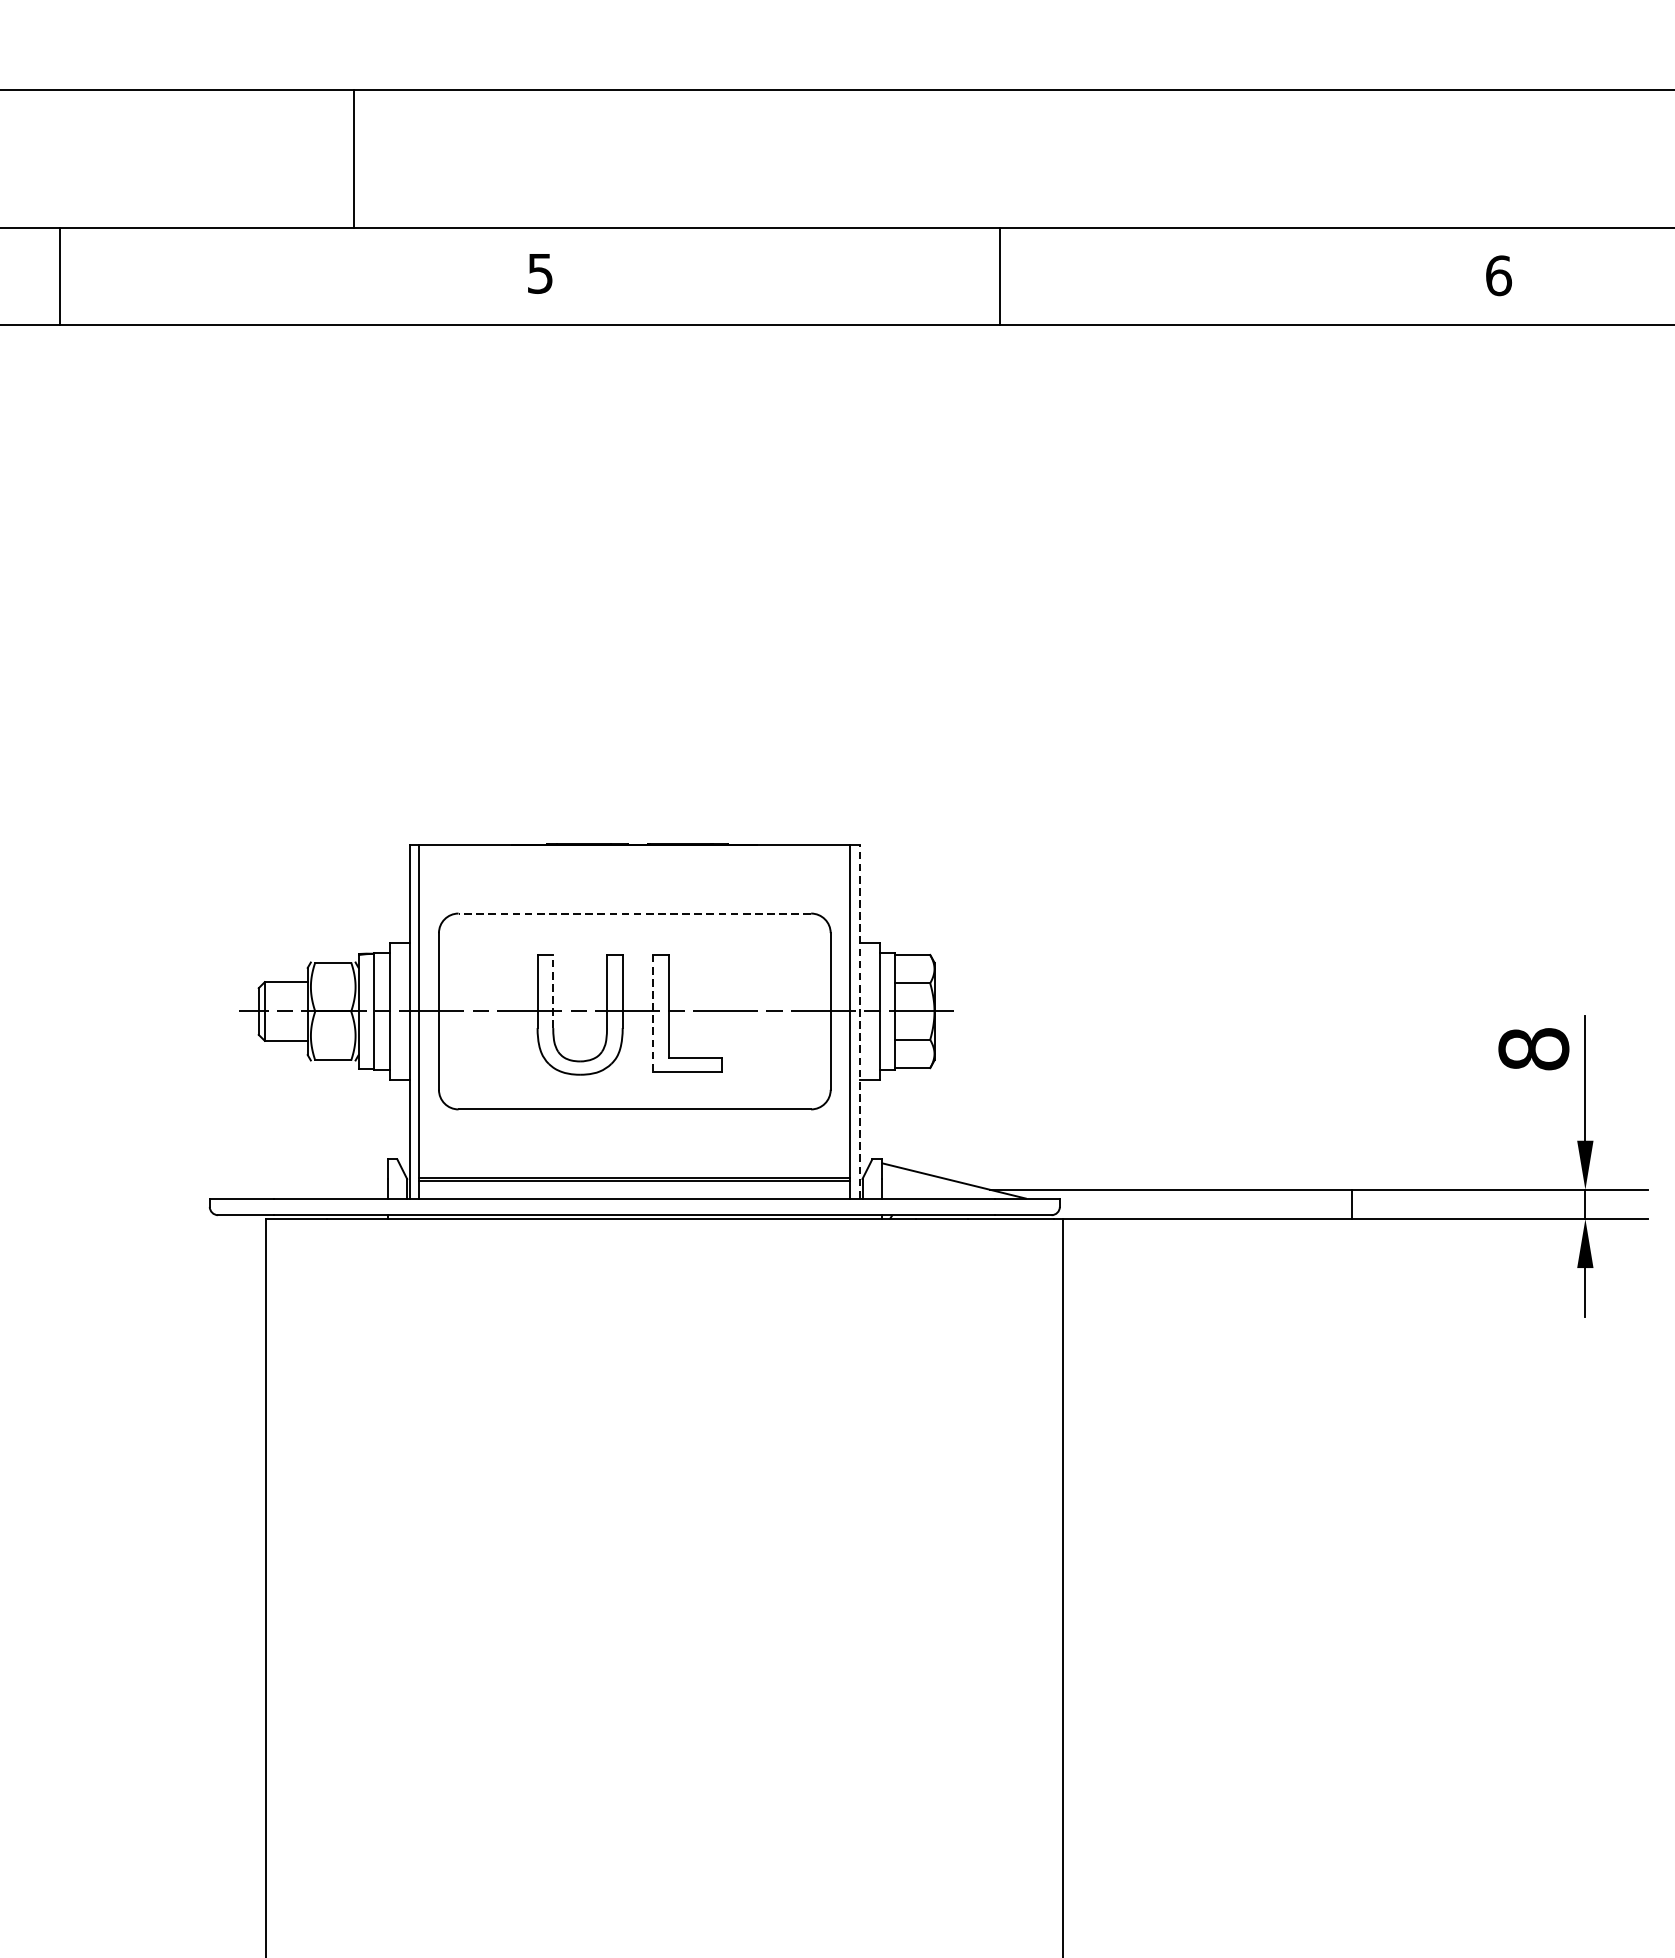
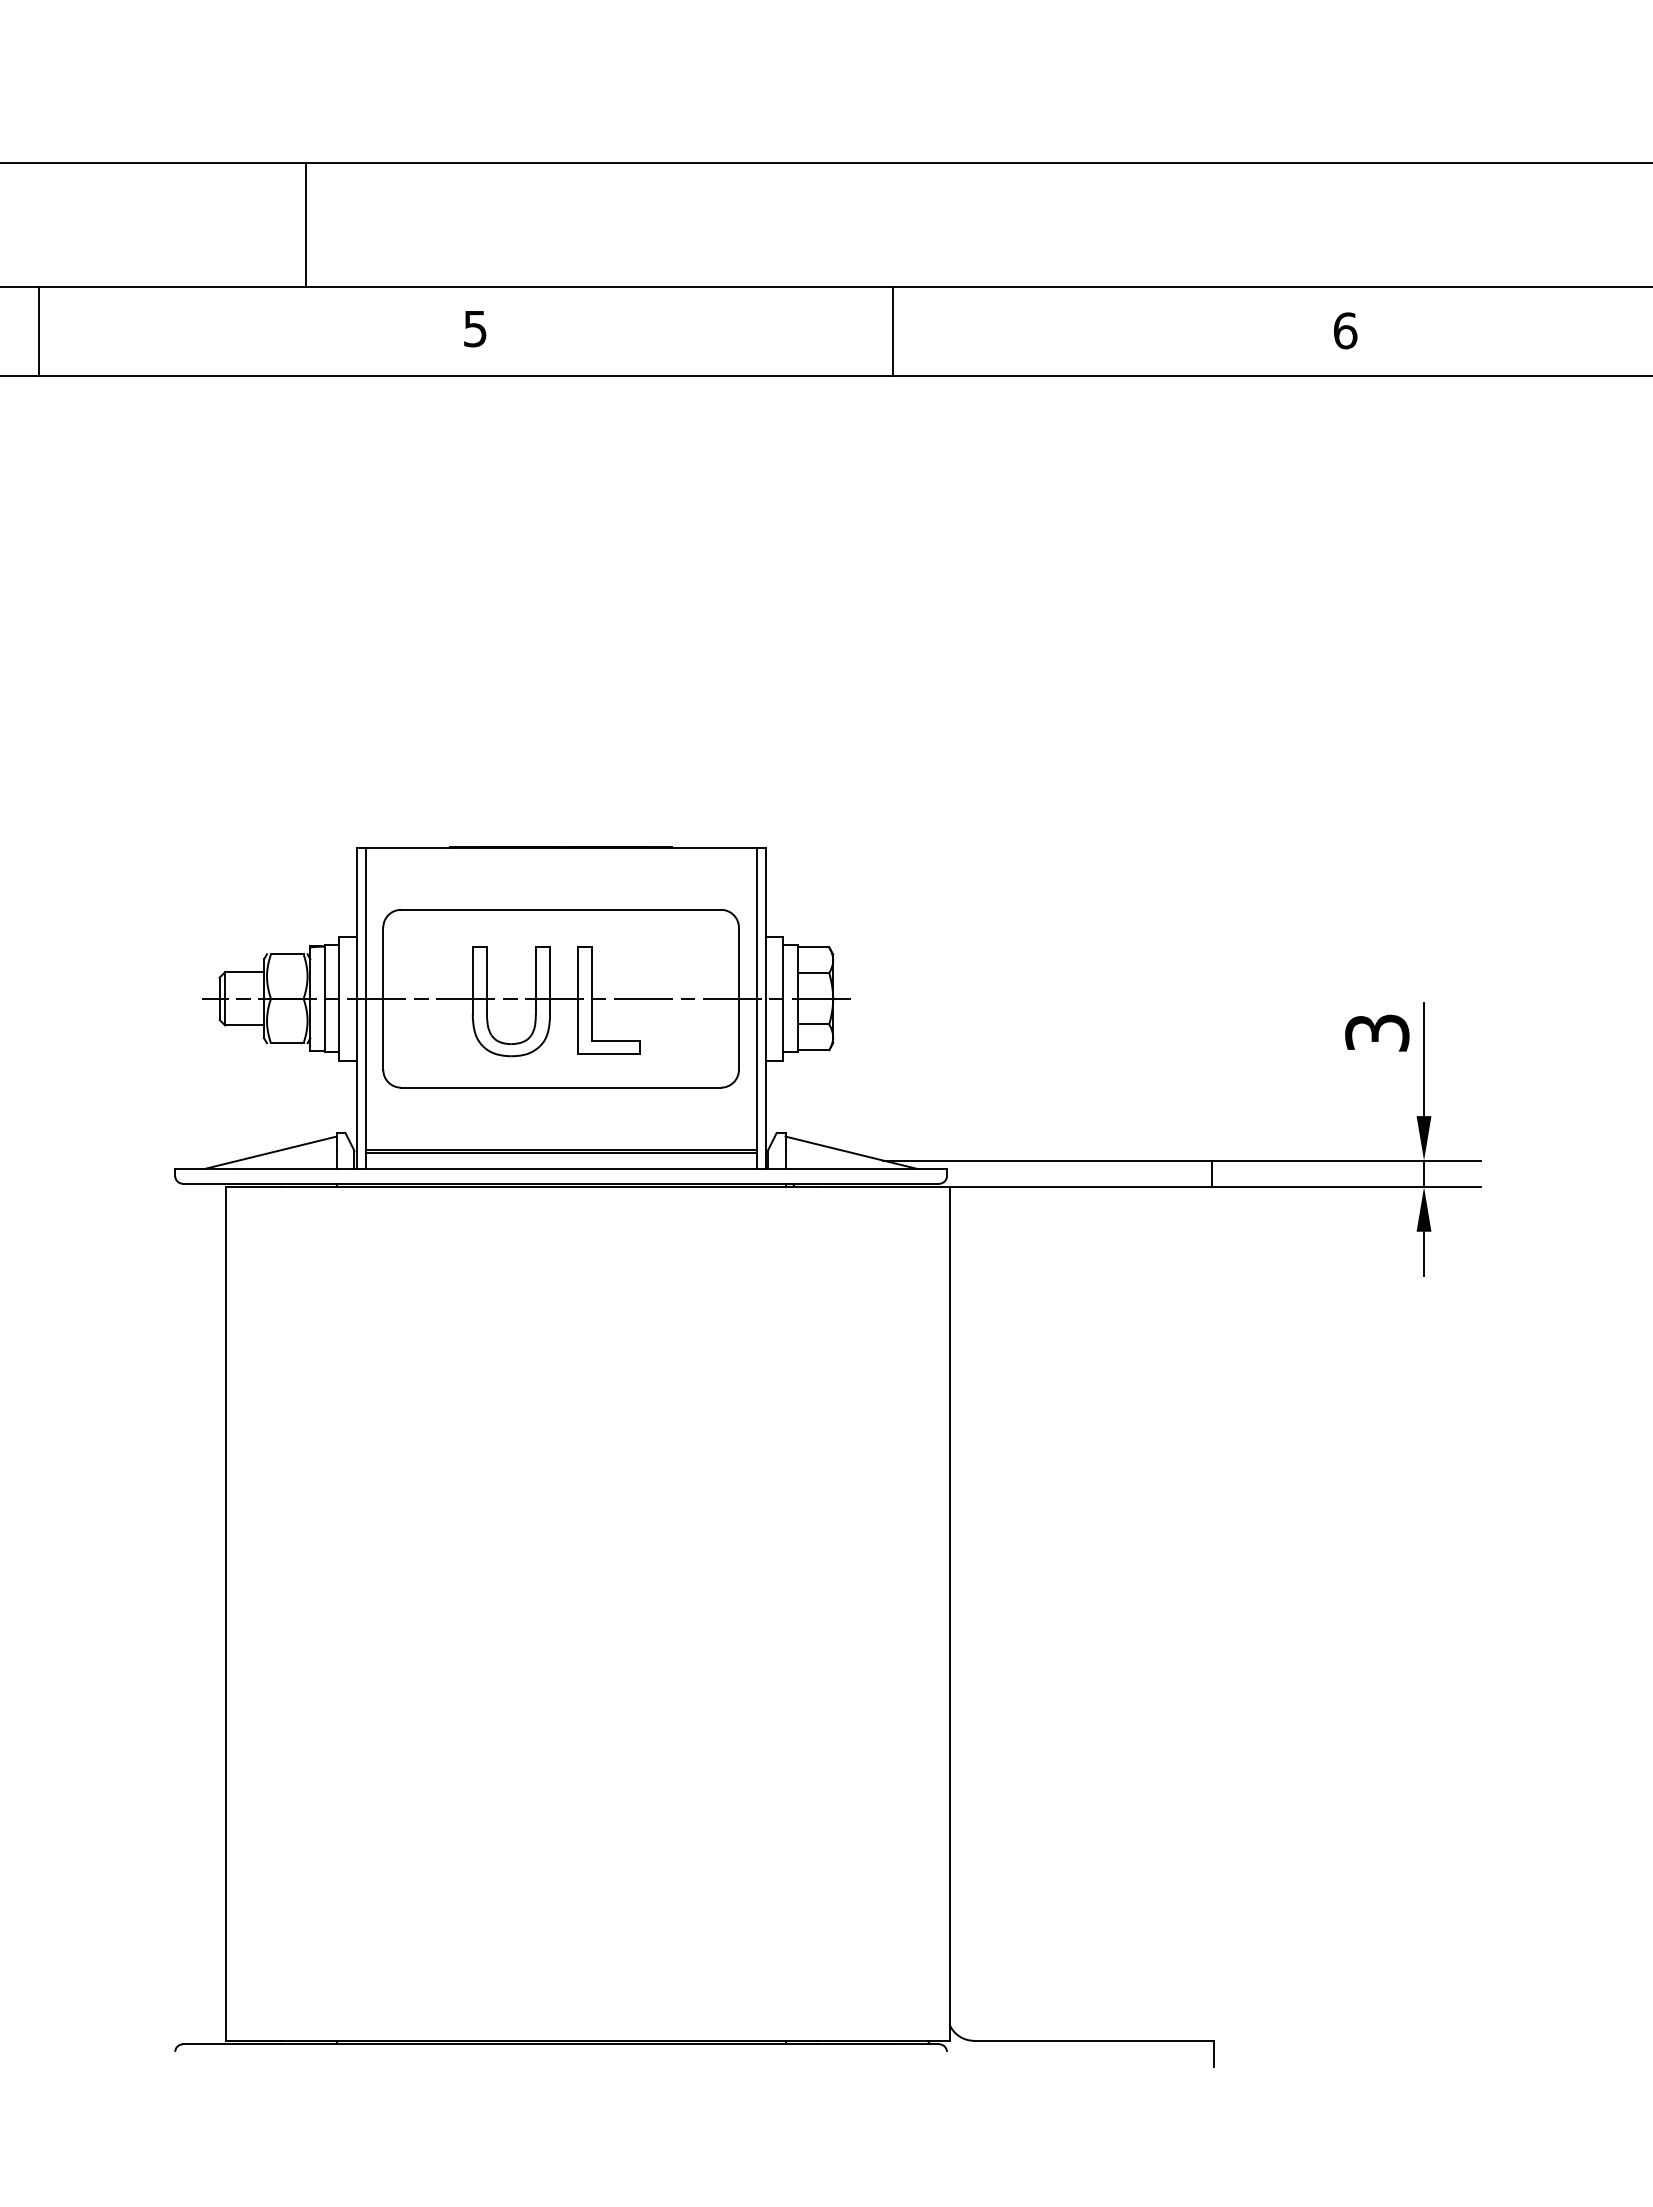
line: (634, 913) -> (560, 909), dashed -> solid
line: (553, 991) -> (487, 980), dashed -> solid
line: (652, 1014) -> (577, 1001), dashed -> solid
line: (859, 1021) -> (765, 1007), dashed -> solid
text: (1534, 1048) -> (1377, 1032), 8 -> 3
line: (315, 1180) -> (271, 1152), added

